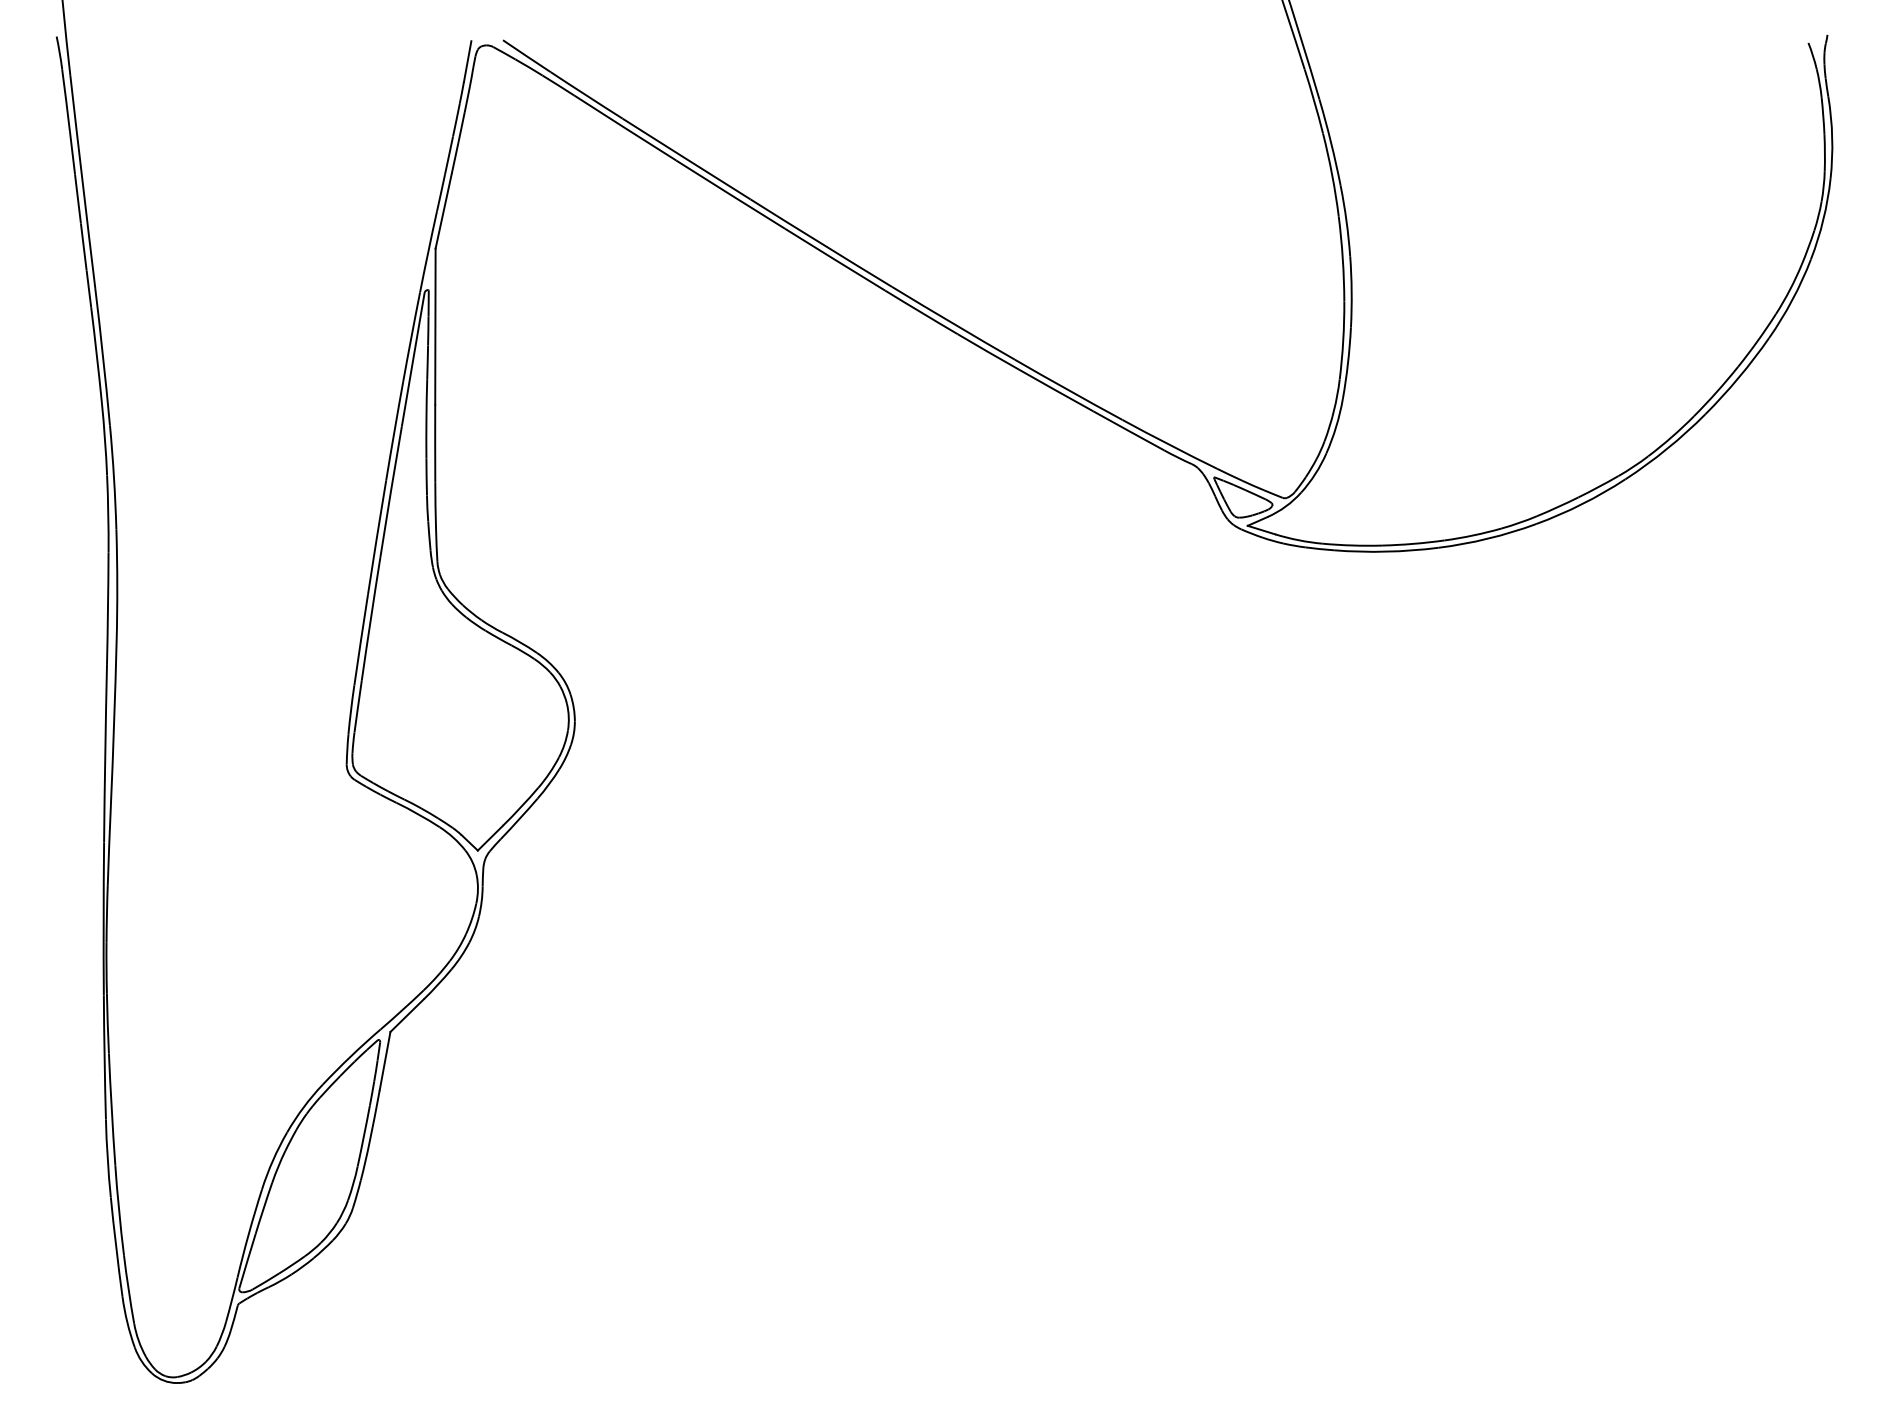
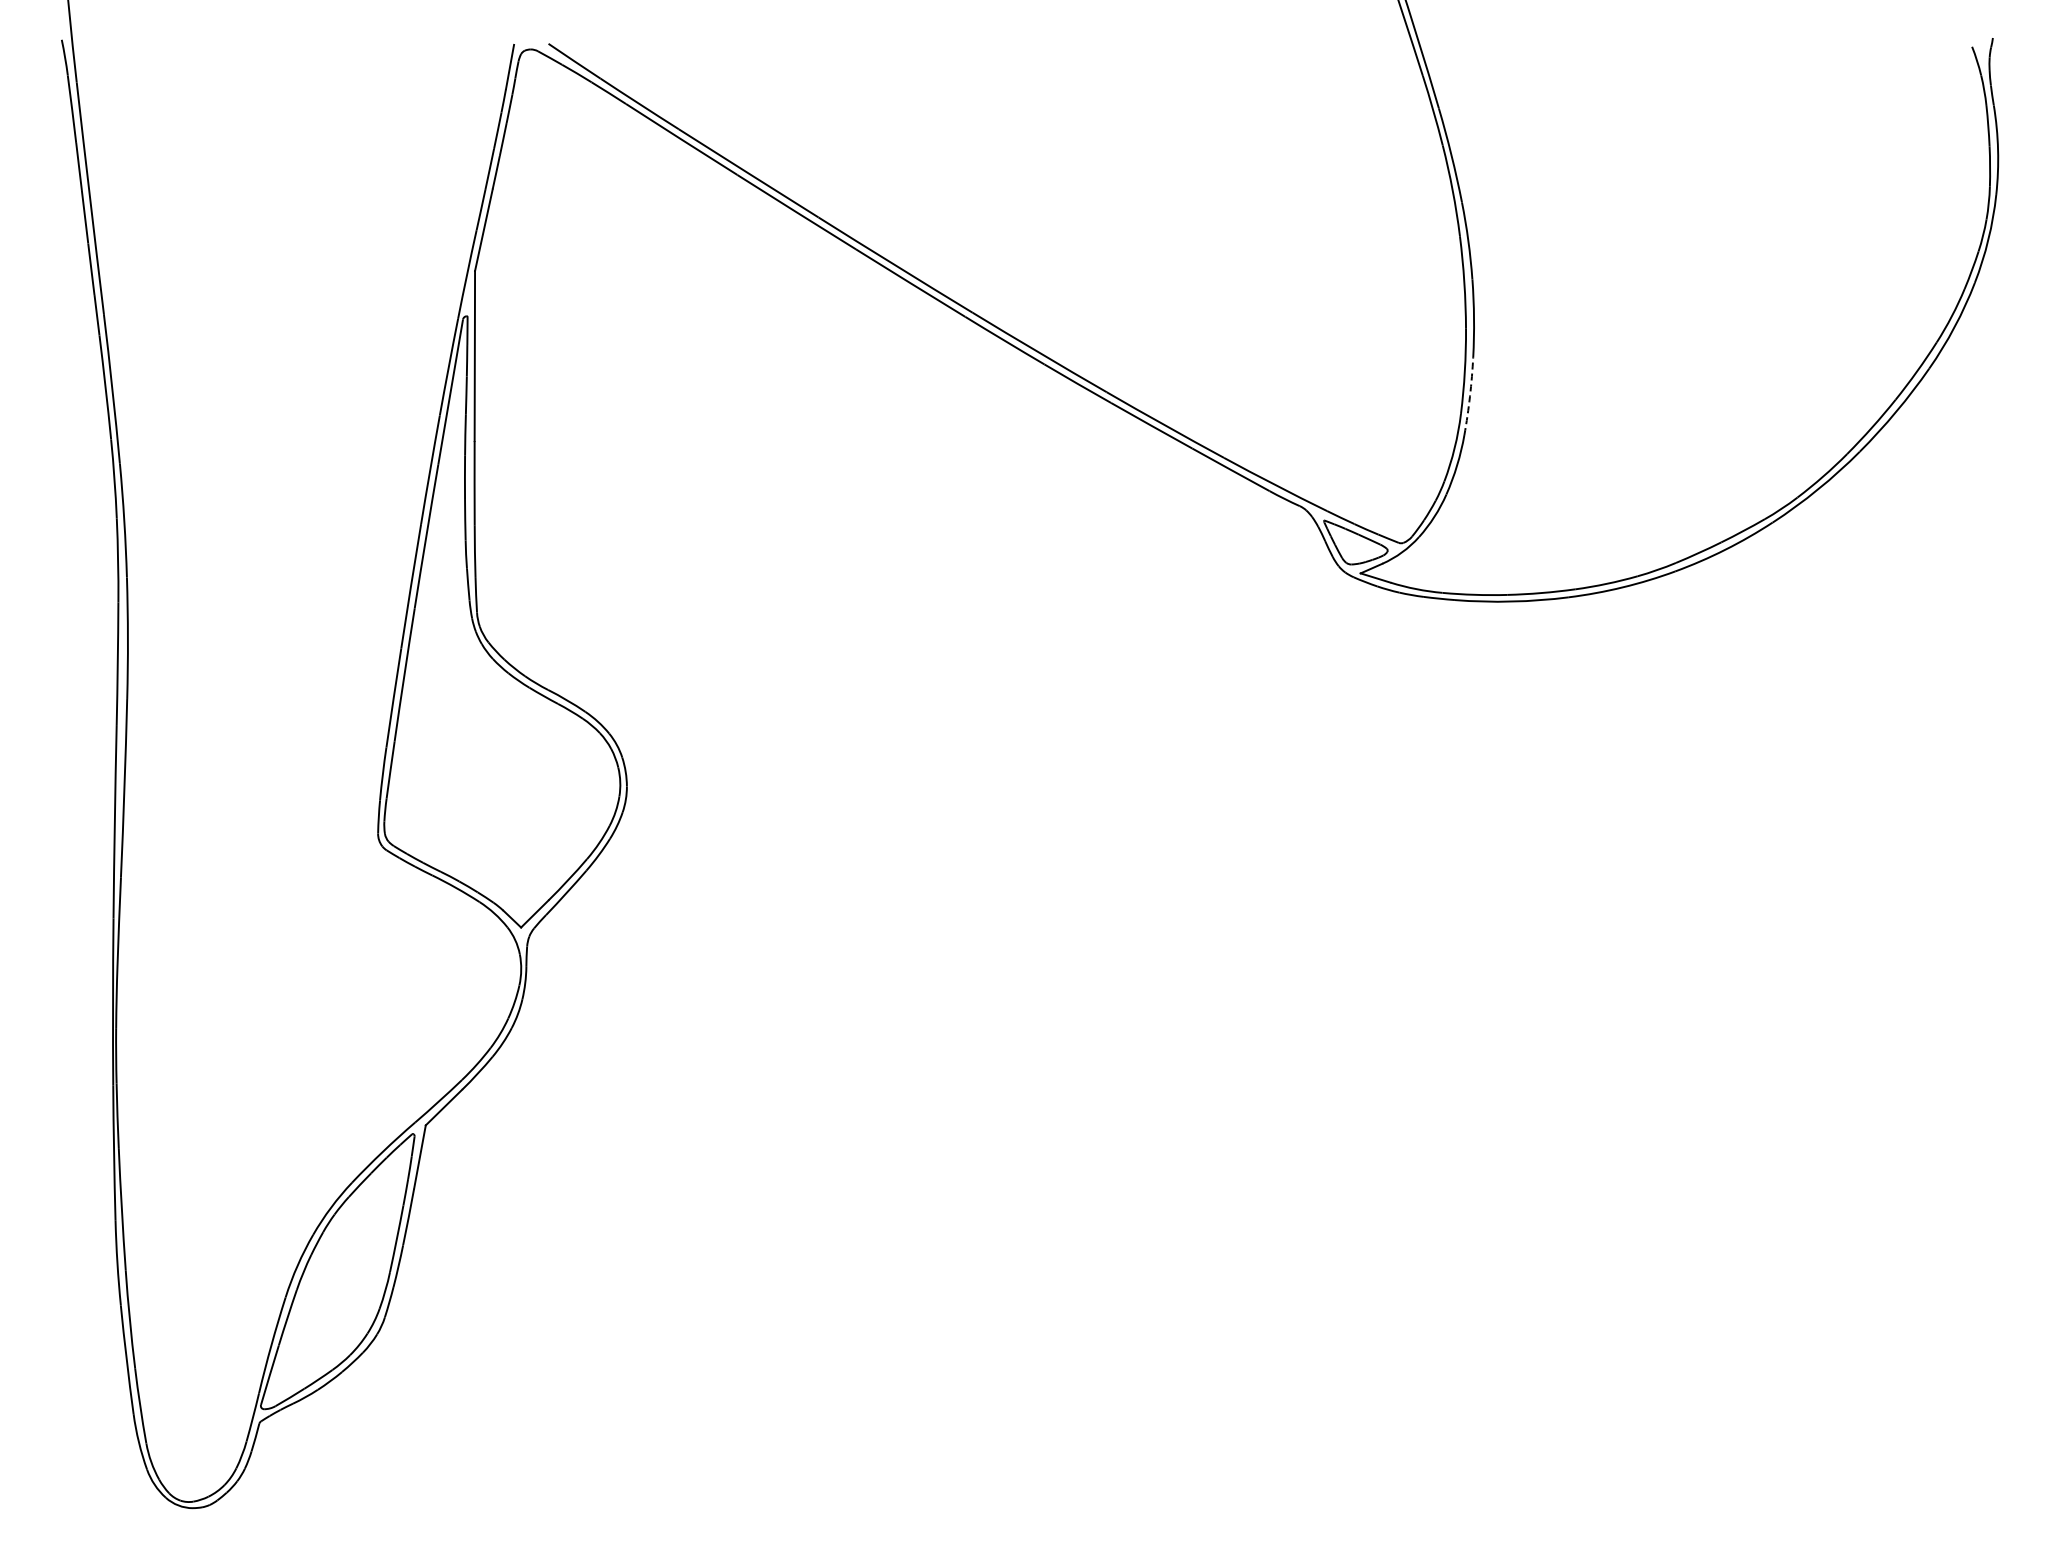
arc: (1348, 363) -> (1470, 396), solid -> dashed

